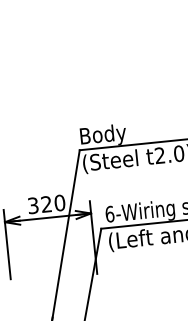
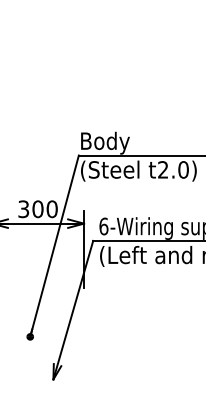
text: (46, 204) -> (37, 209), 320 -> 300

